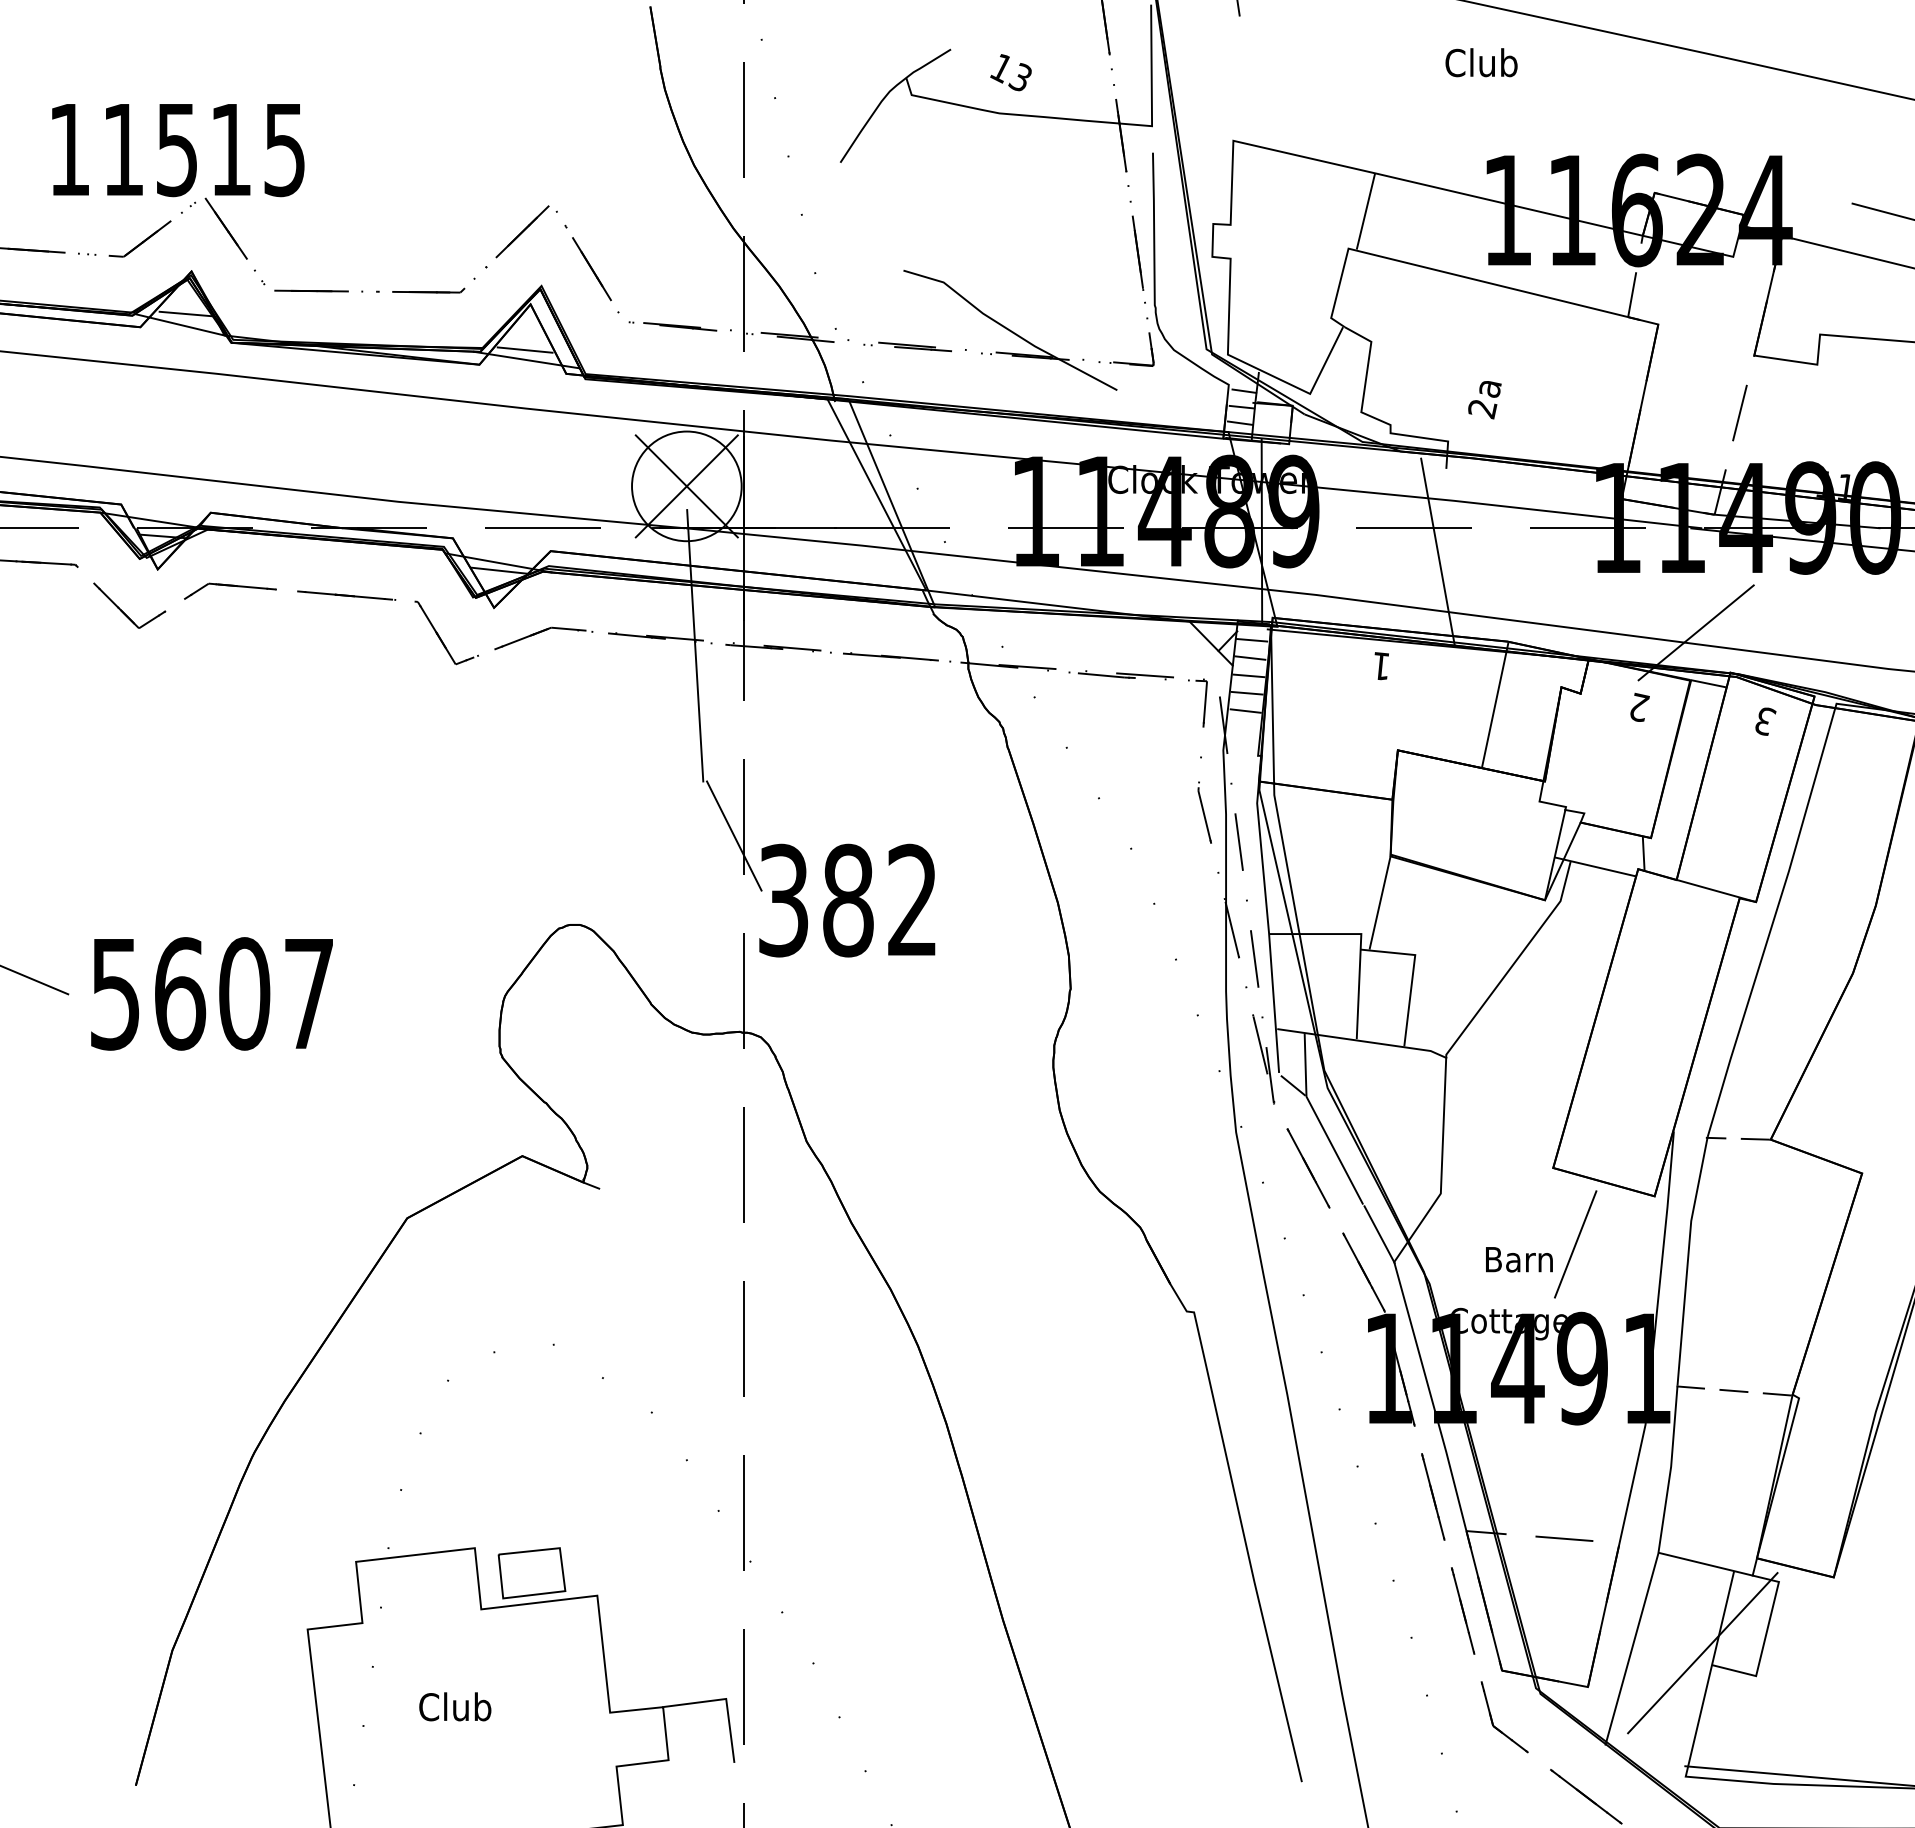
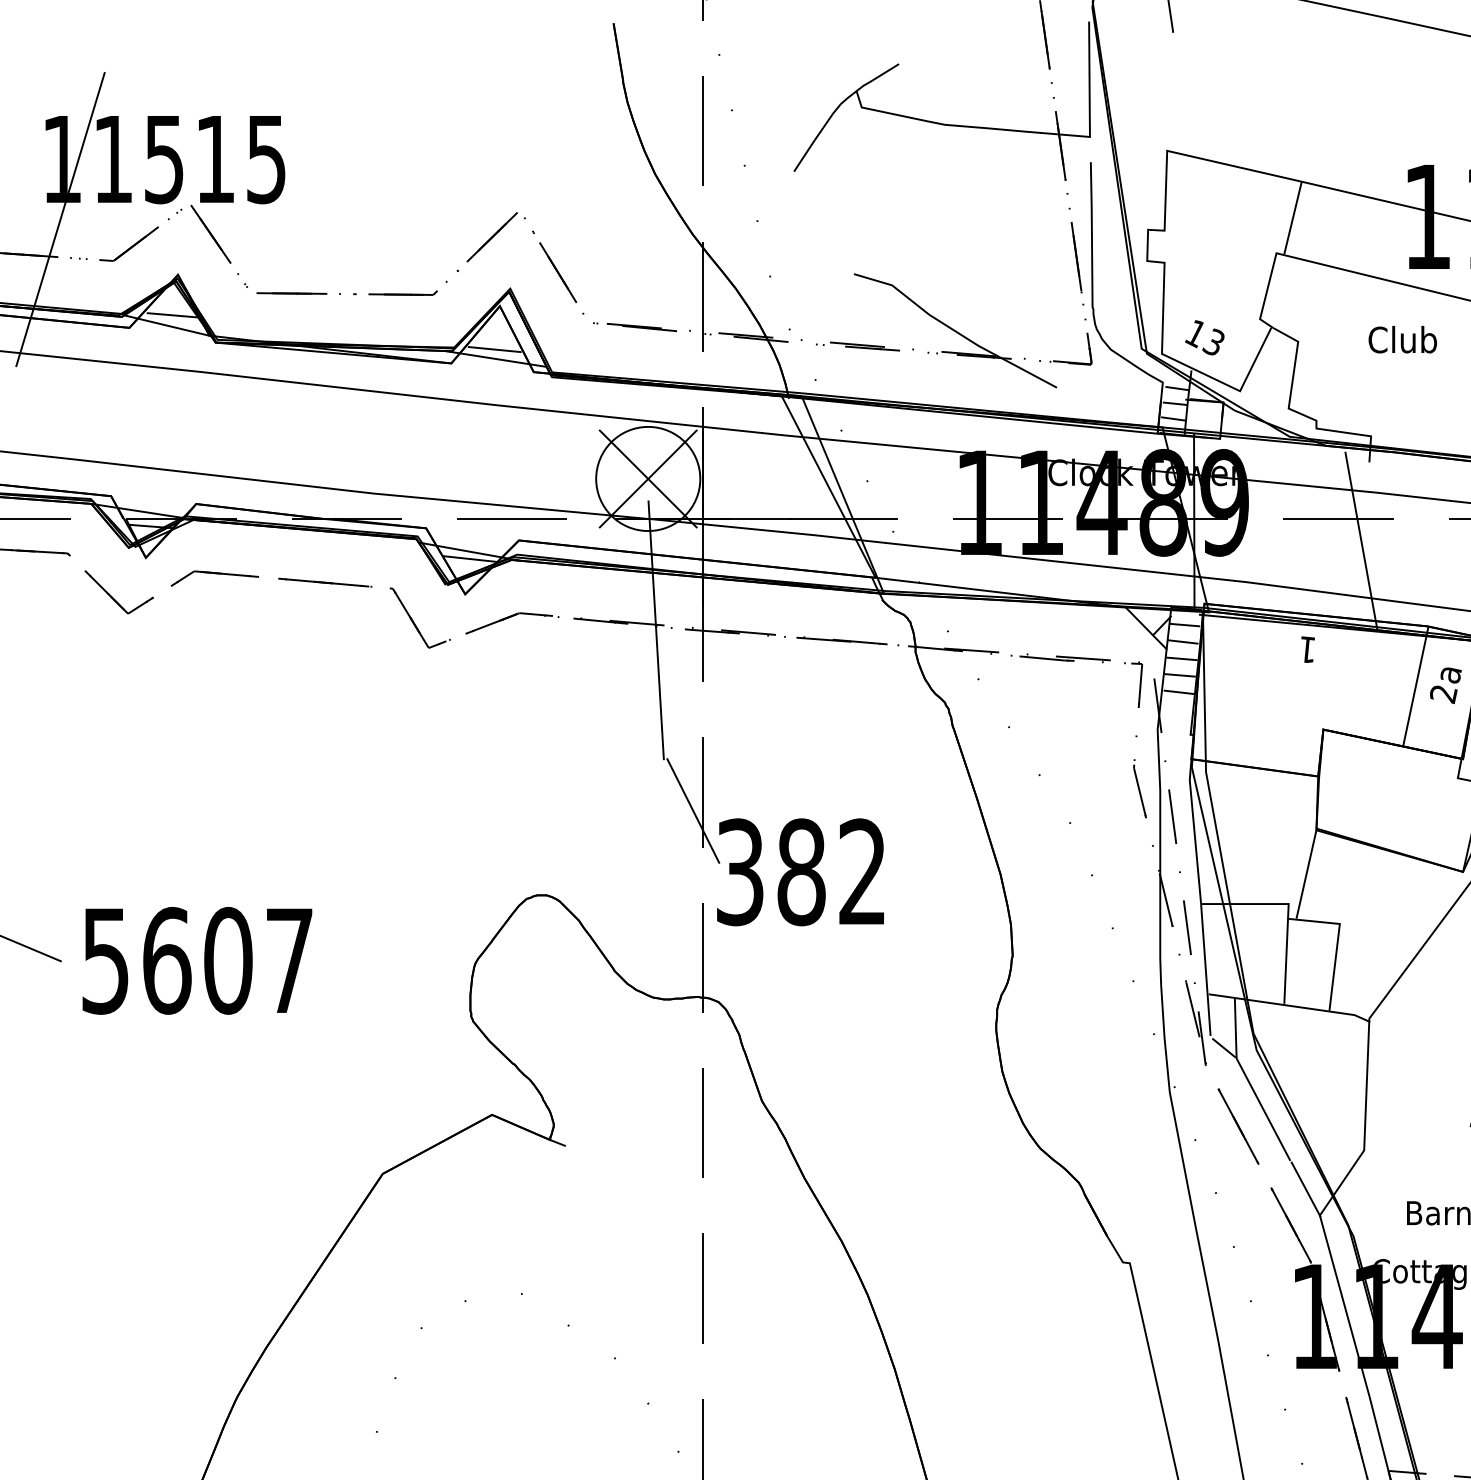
text: (1481, 62) -> (1402, 339), moved
text: (1010, 72) -> (1204, 337), moved
line: (67, 212) -> (60, 218), added
text: (1484, 400) -> (1445, 686), moved

